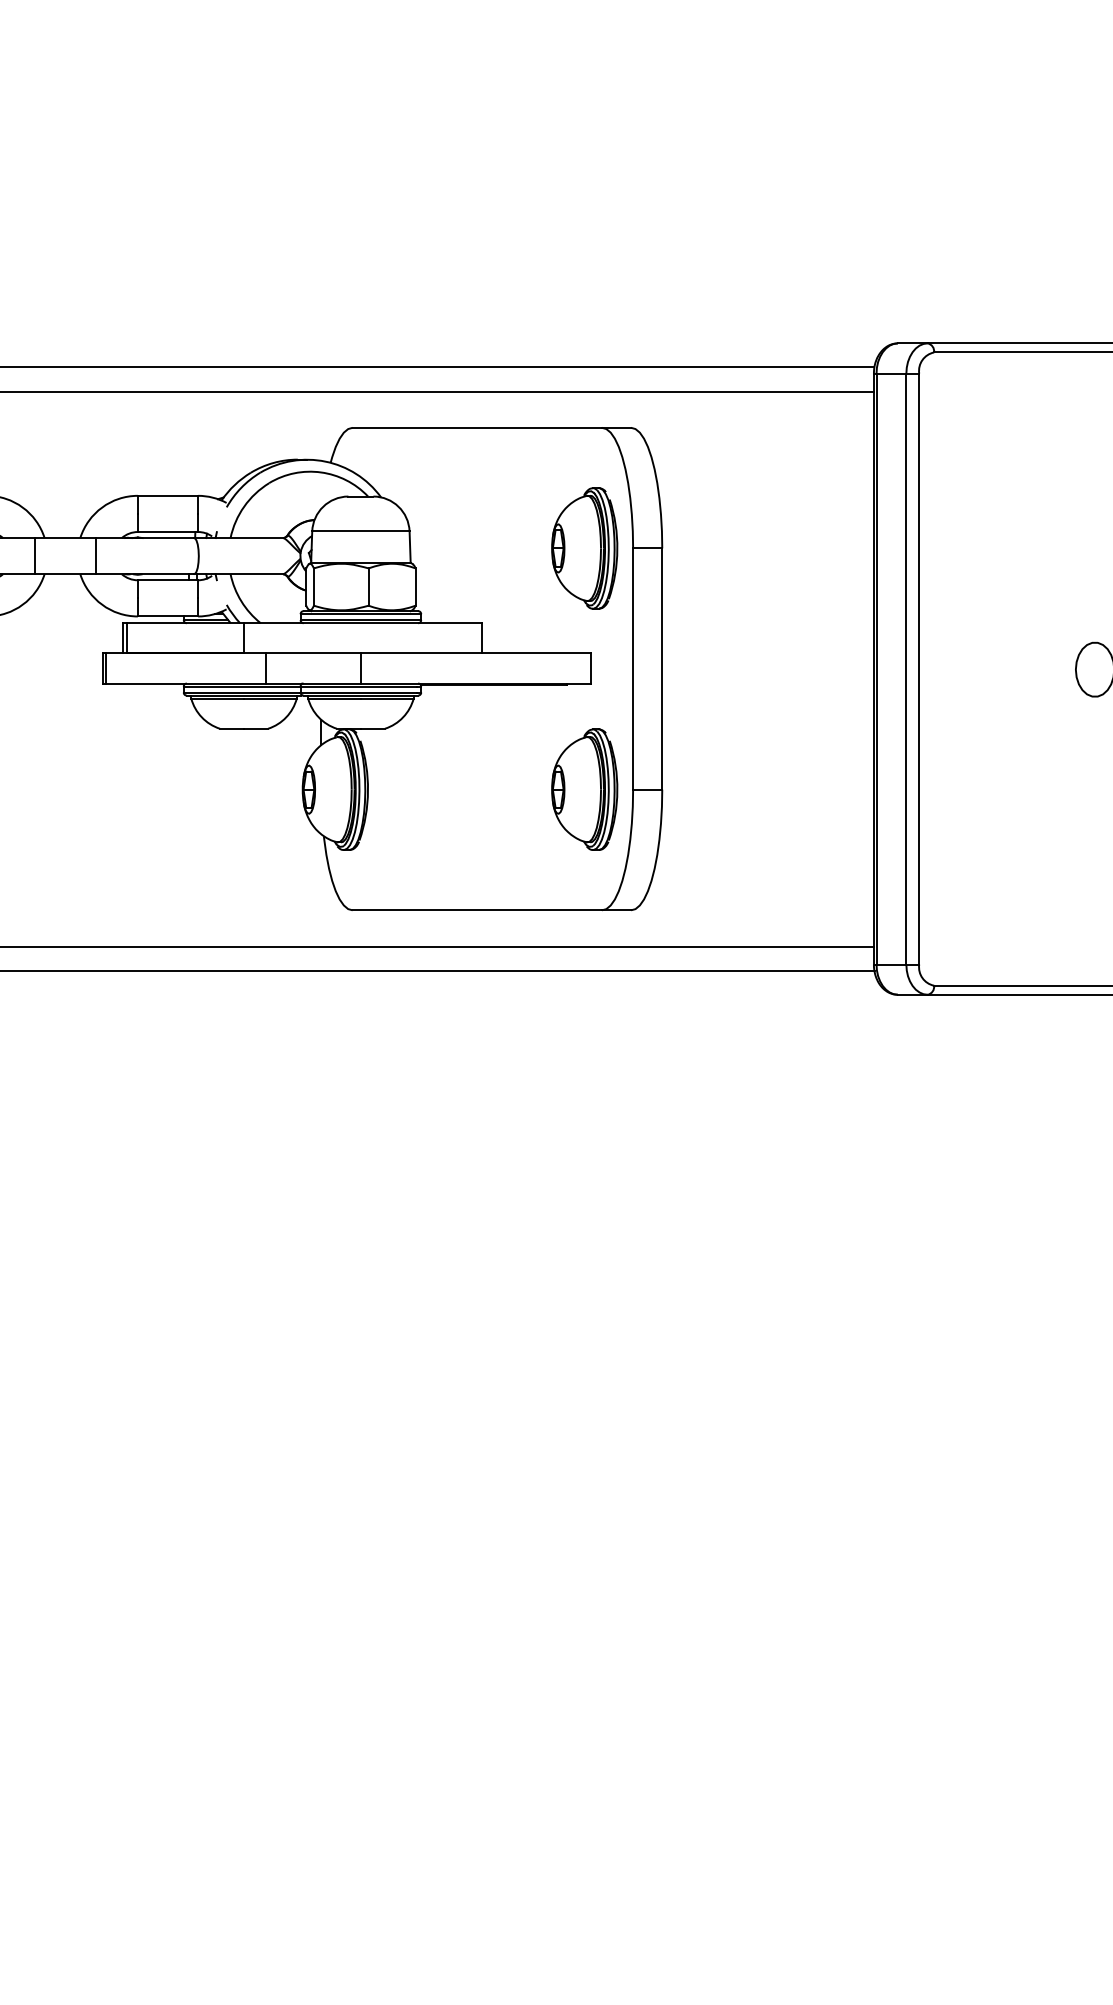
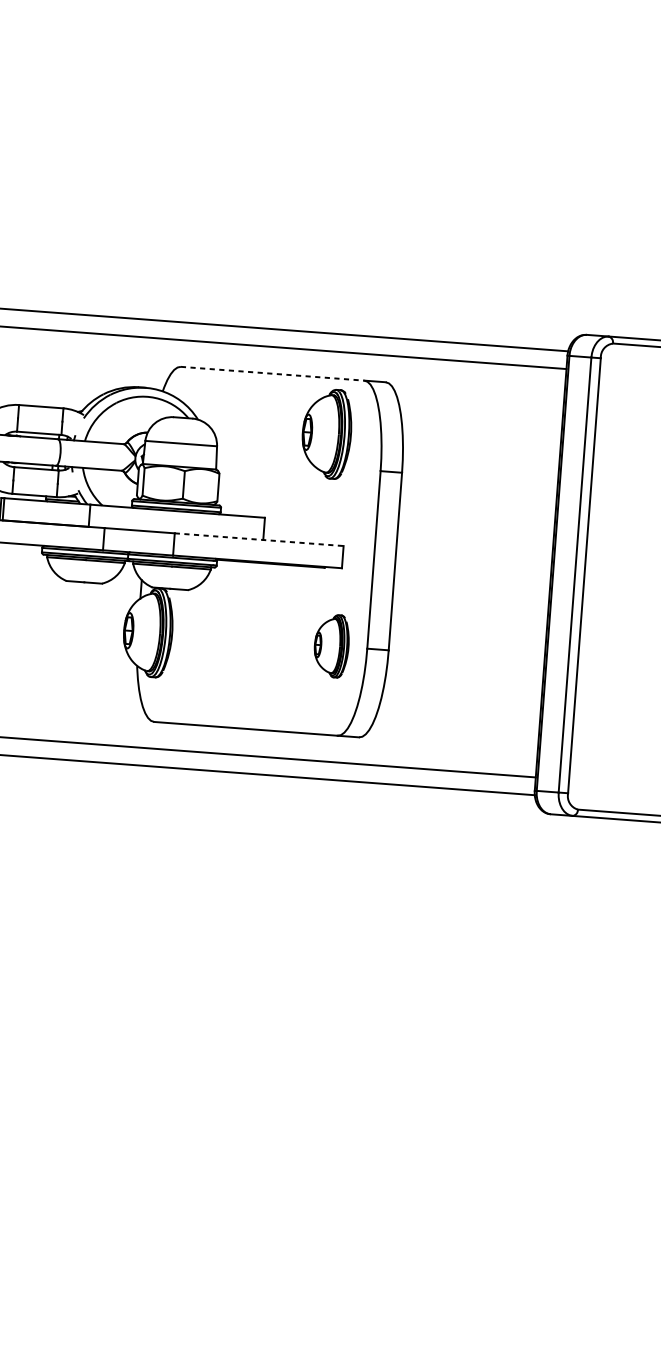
line: (477, 427) -> (272, 373), solid -> dashed
part: (584, 548) -> (326, 433), moved
line: (476, 653) -> (259, 539), solid -> dashed
part: (584, 789) -> (331, 645), size x0.7

